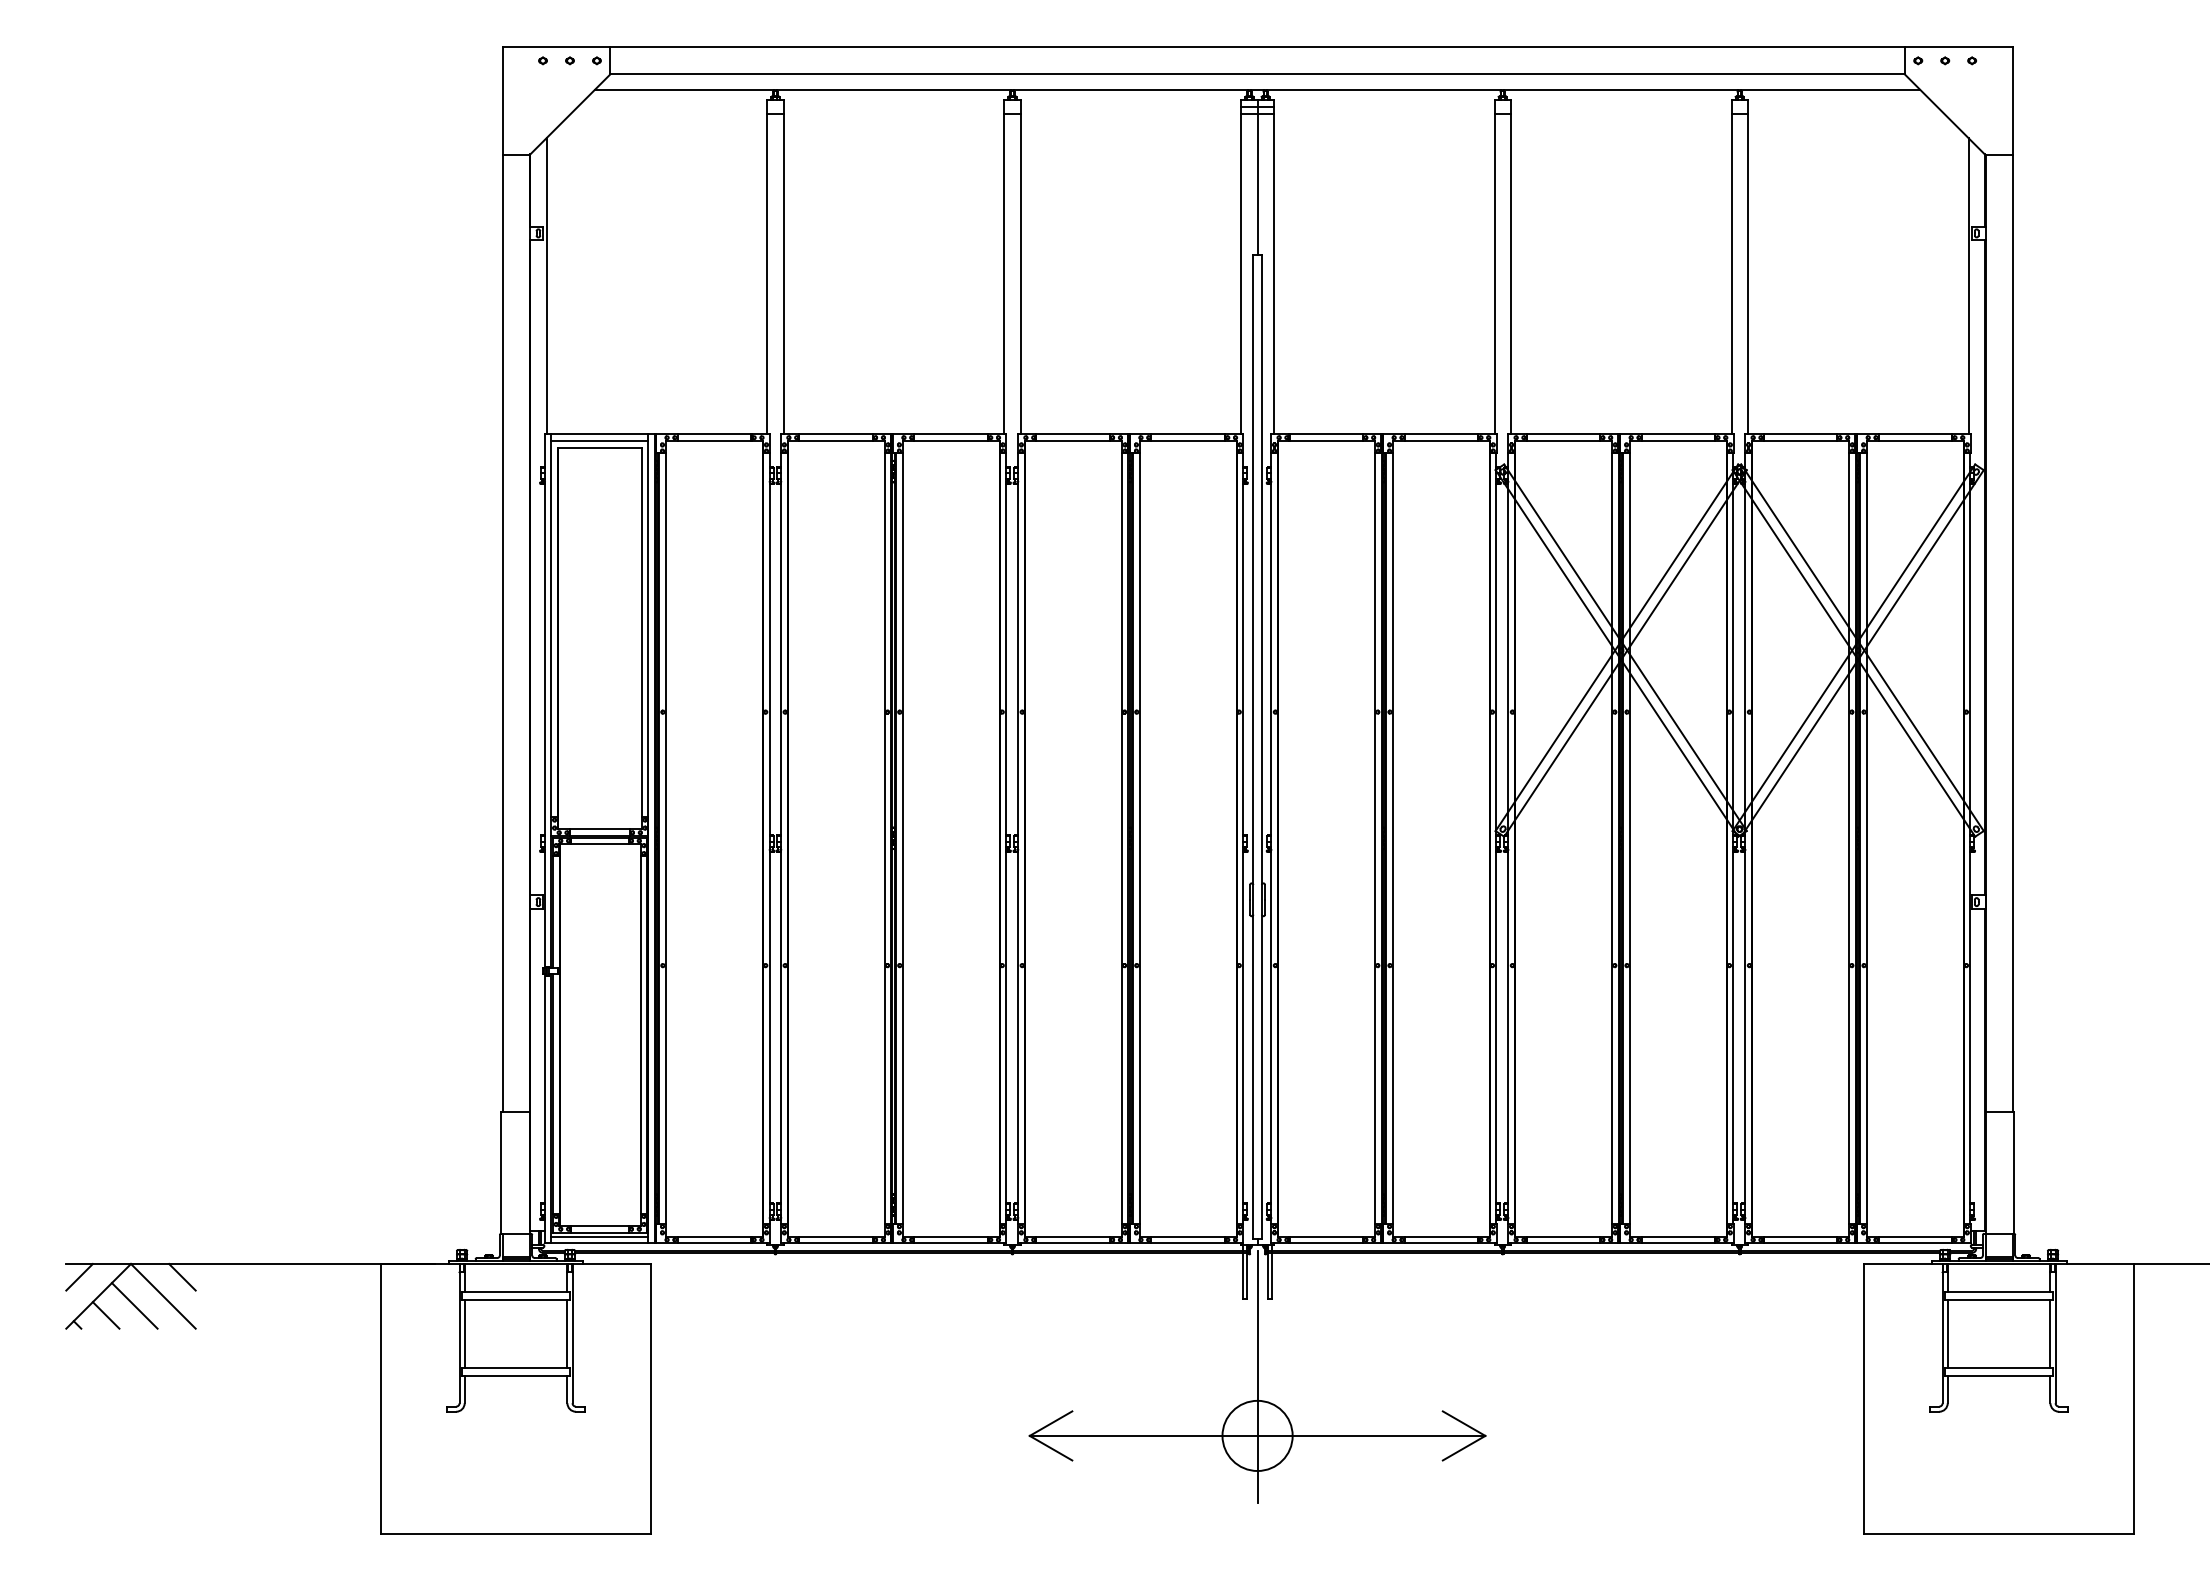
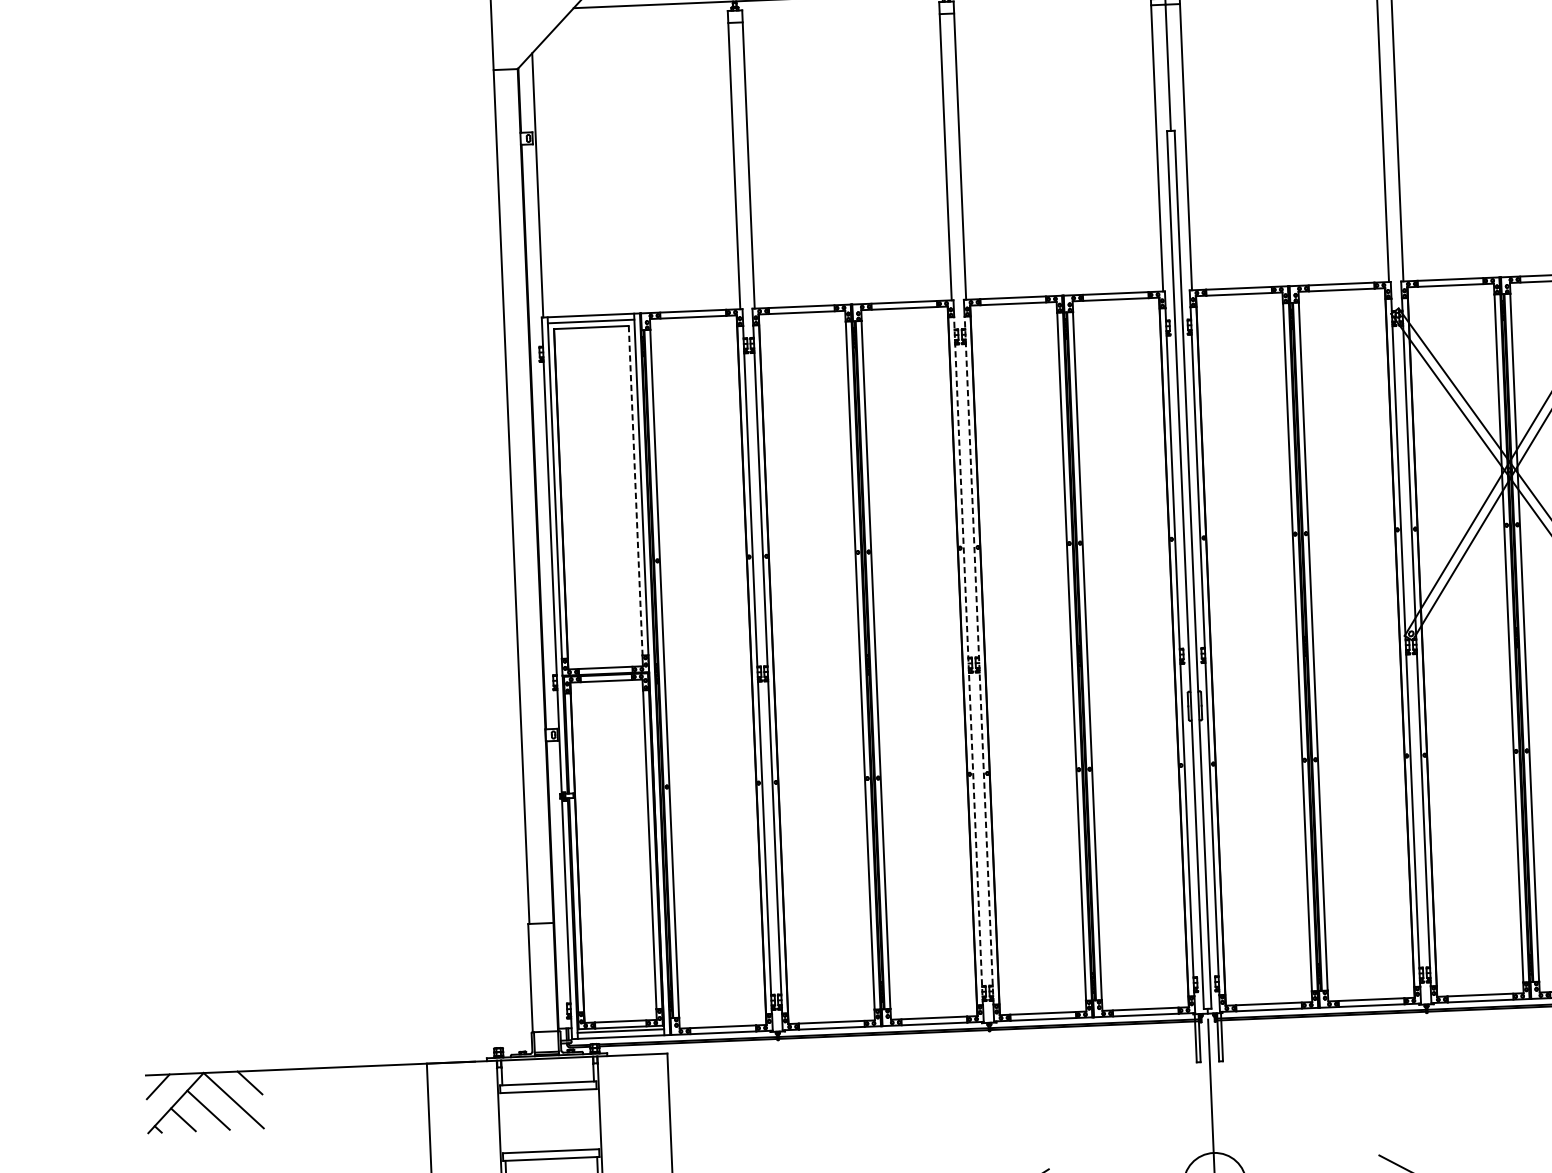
line: (641, 632) -> (635, 490), solid -> dashed
line: (1006, 838) -> (968, 660), solid -> dashed
line: (1018, 838) -> (979, 660), solid -> dashed
line: (464, 1333) -> (503, 1122), removed
line: (567, 1333) -> (595, 1118), removed

